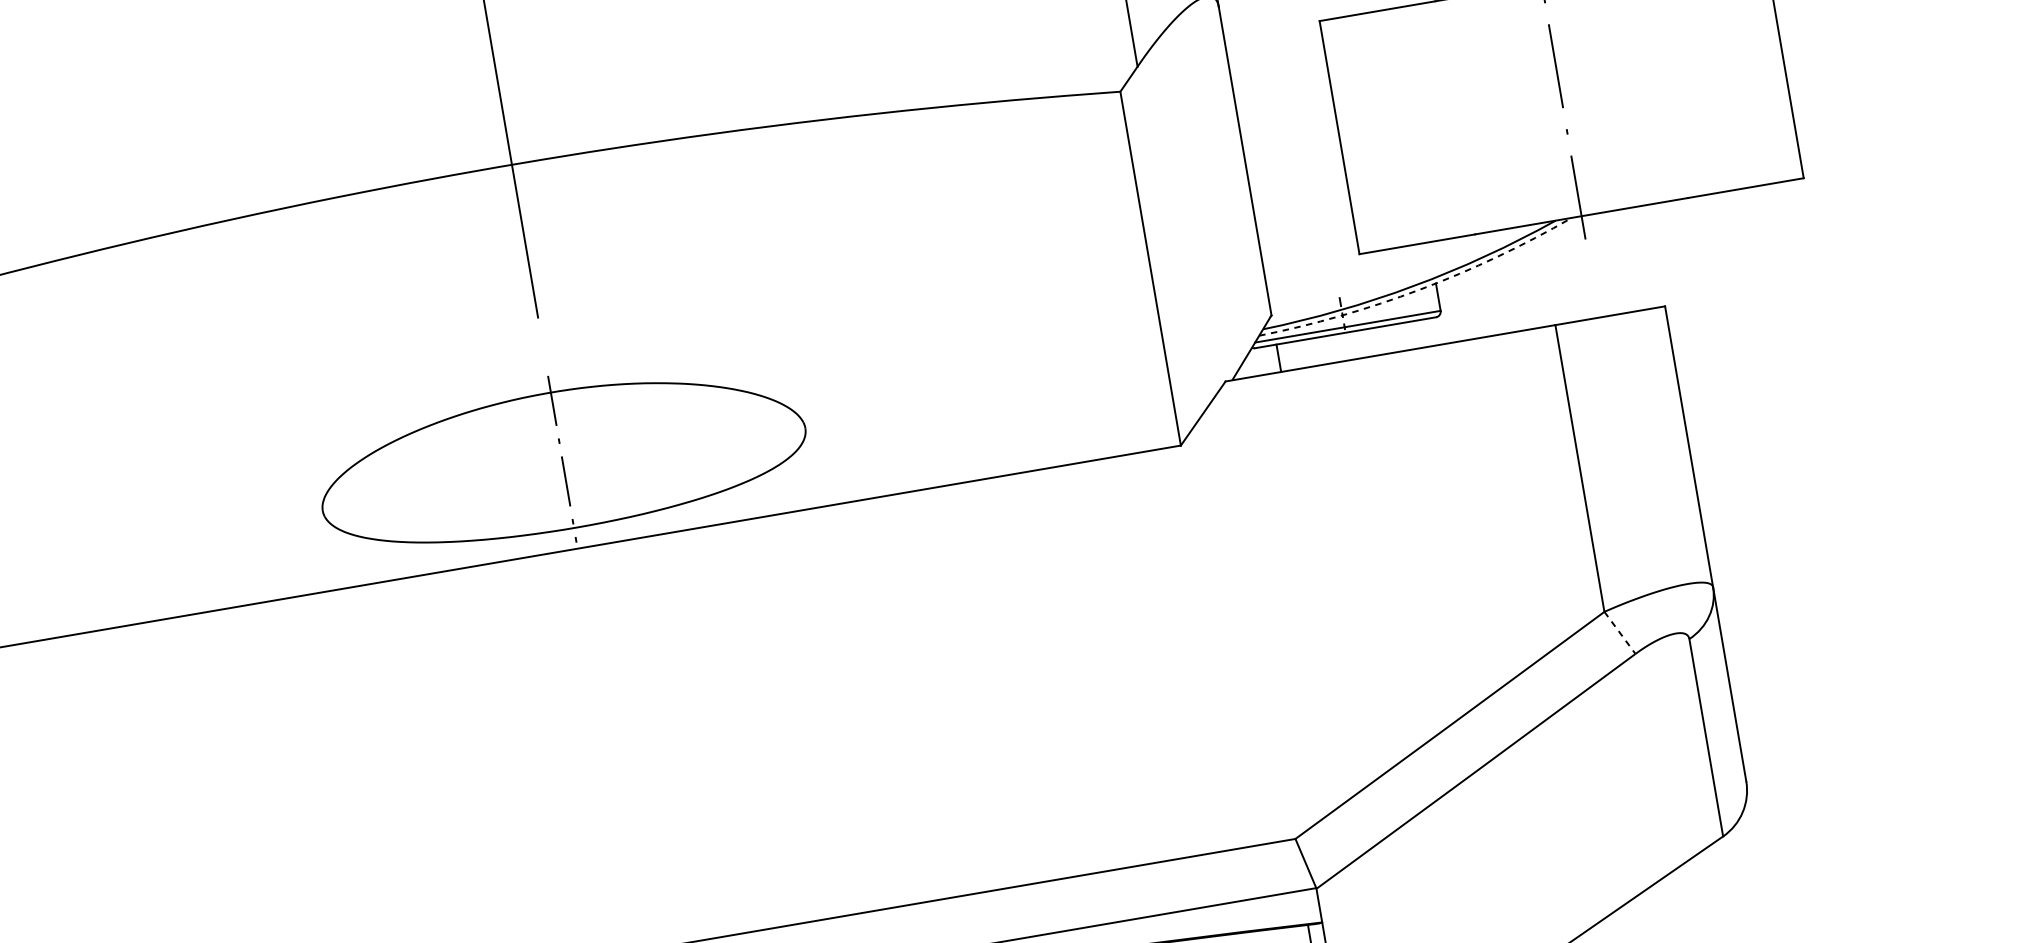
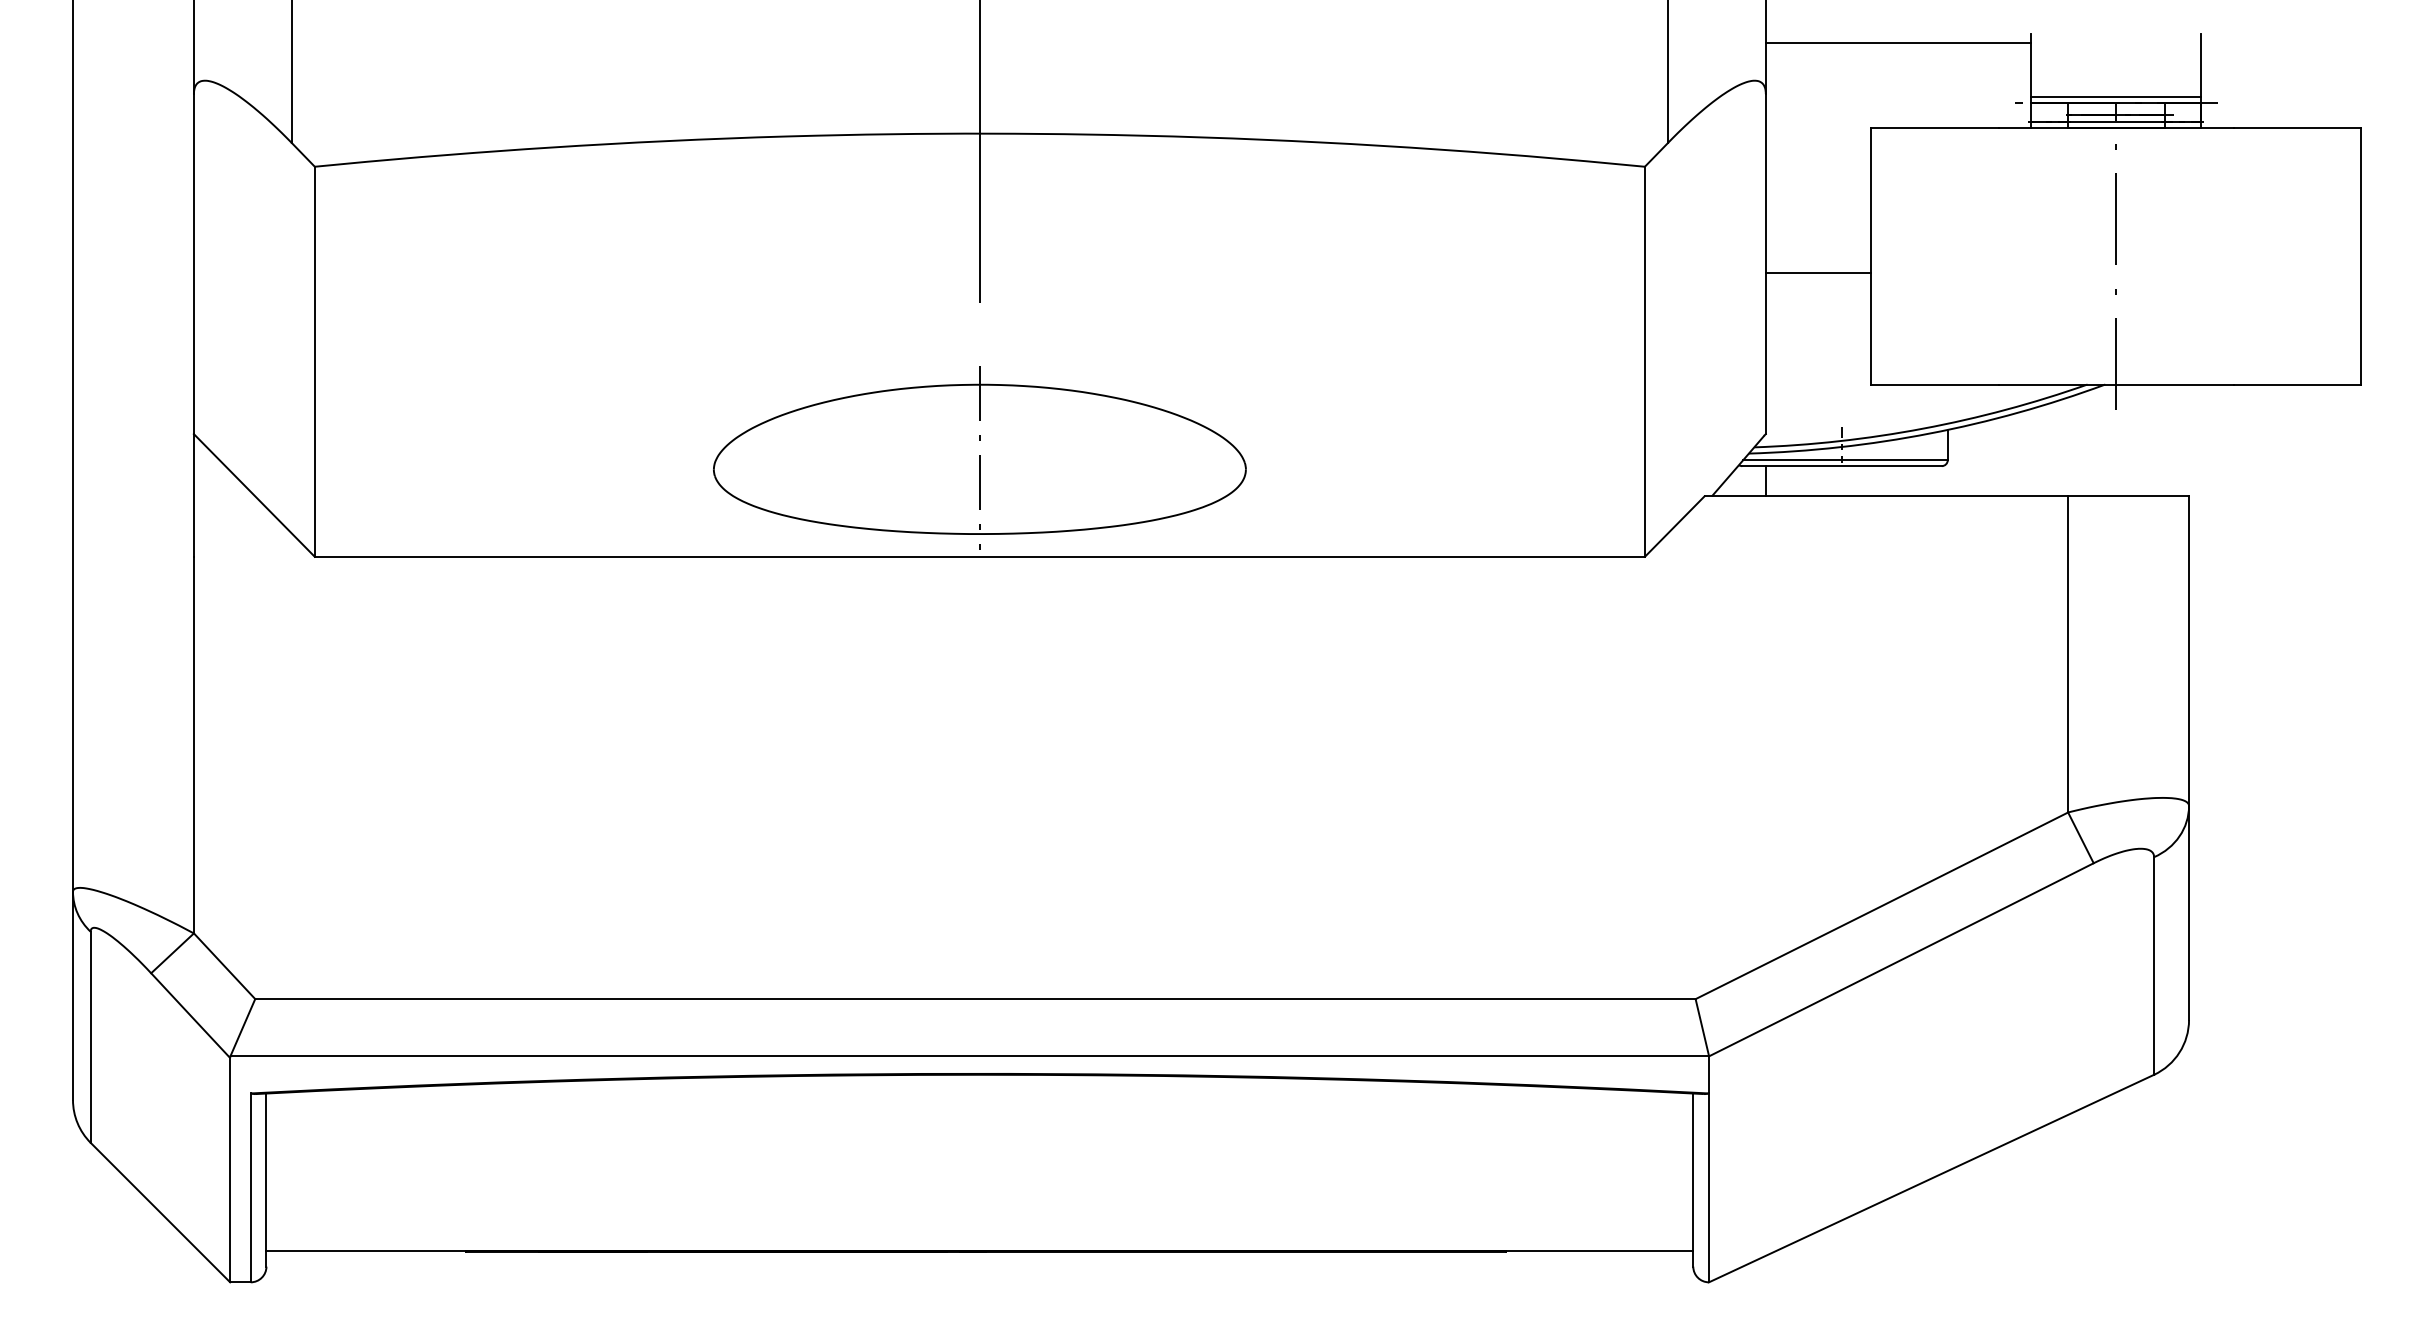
line: (1294, 160) -> (1818, 272), added
arc: (1419, 289) -> (1929, 433), dashed -> solid
line: (1620, 633) -> (2081, 838), dashed -> solid

